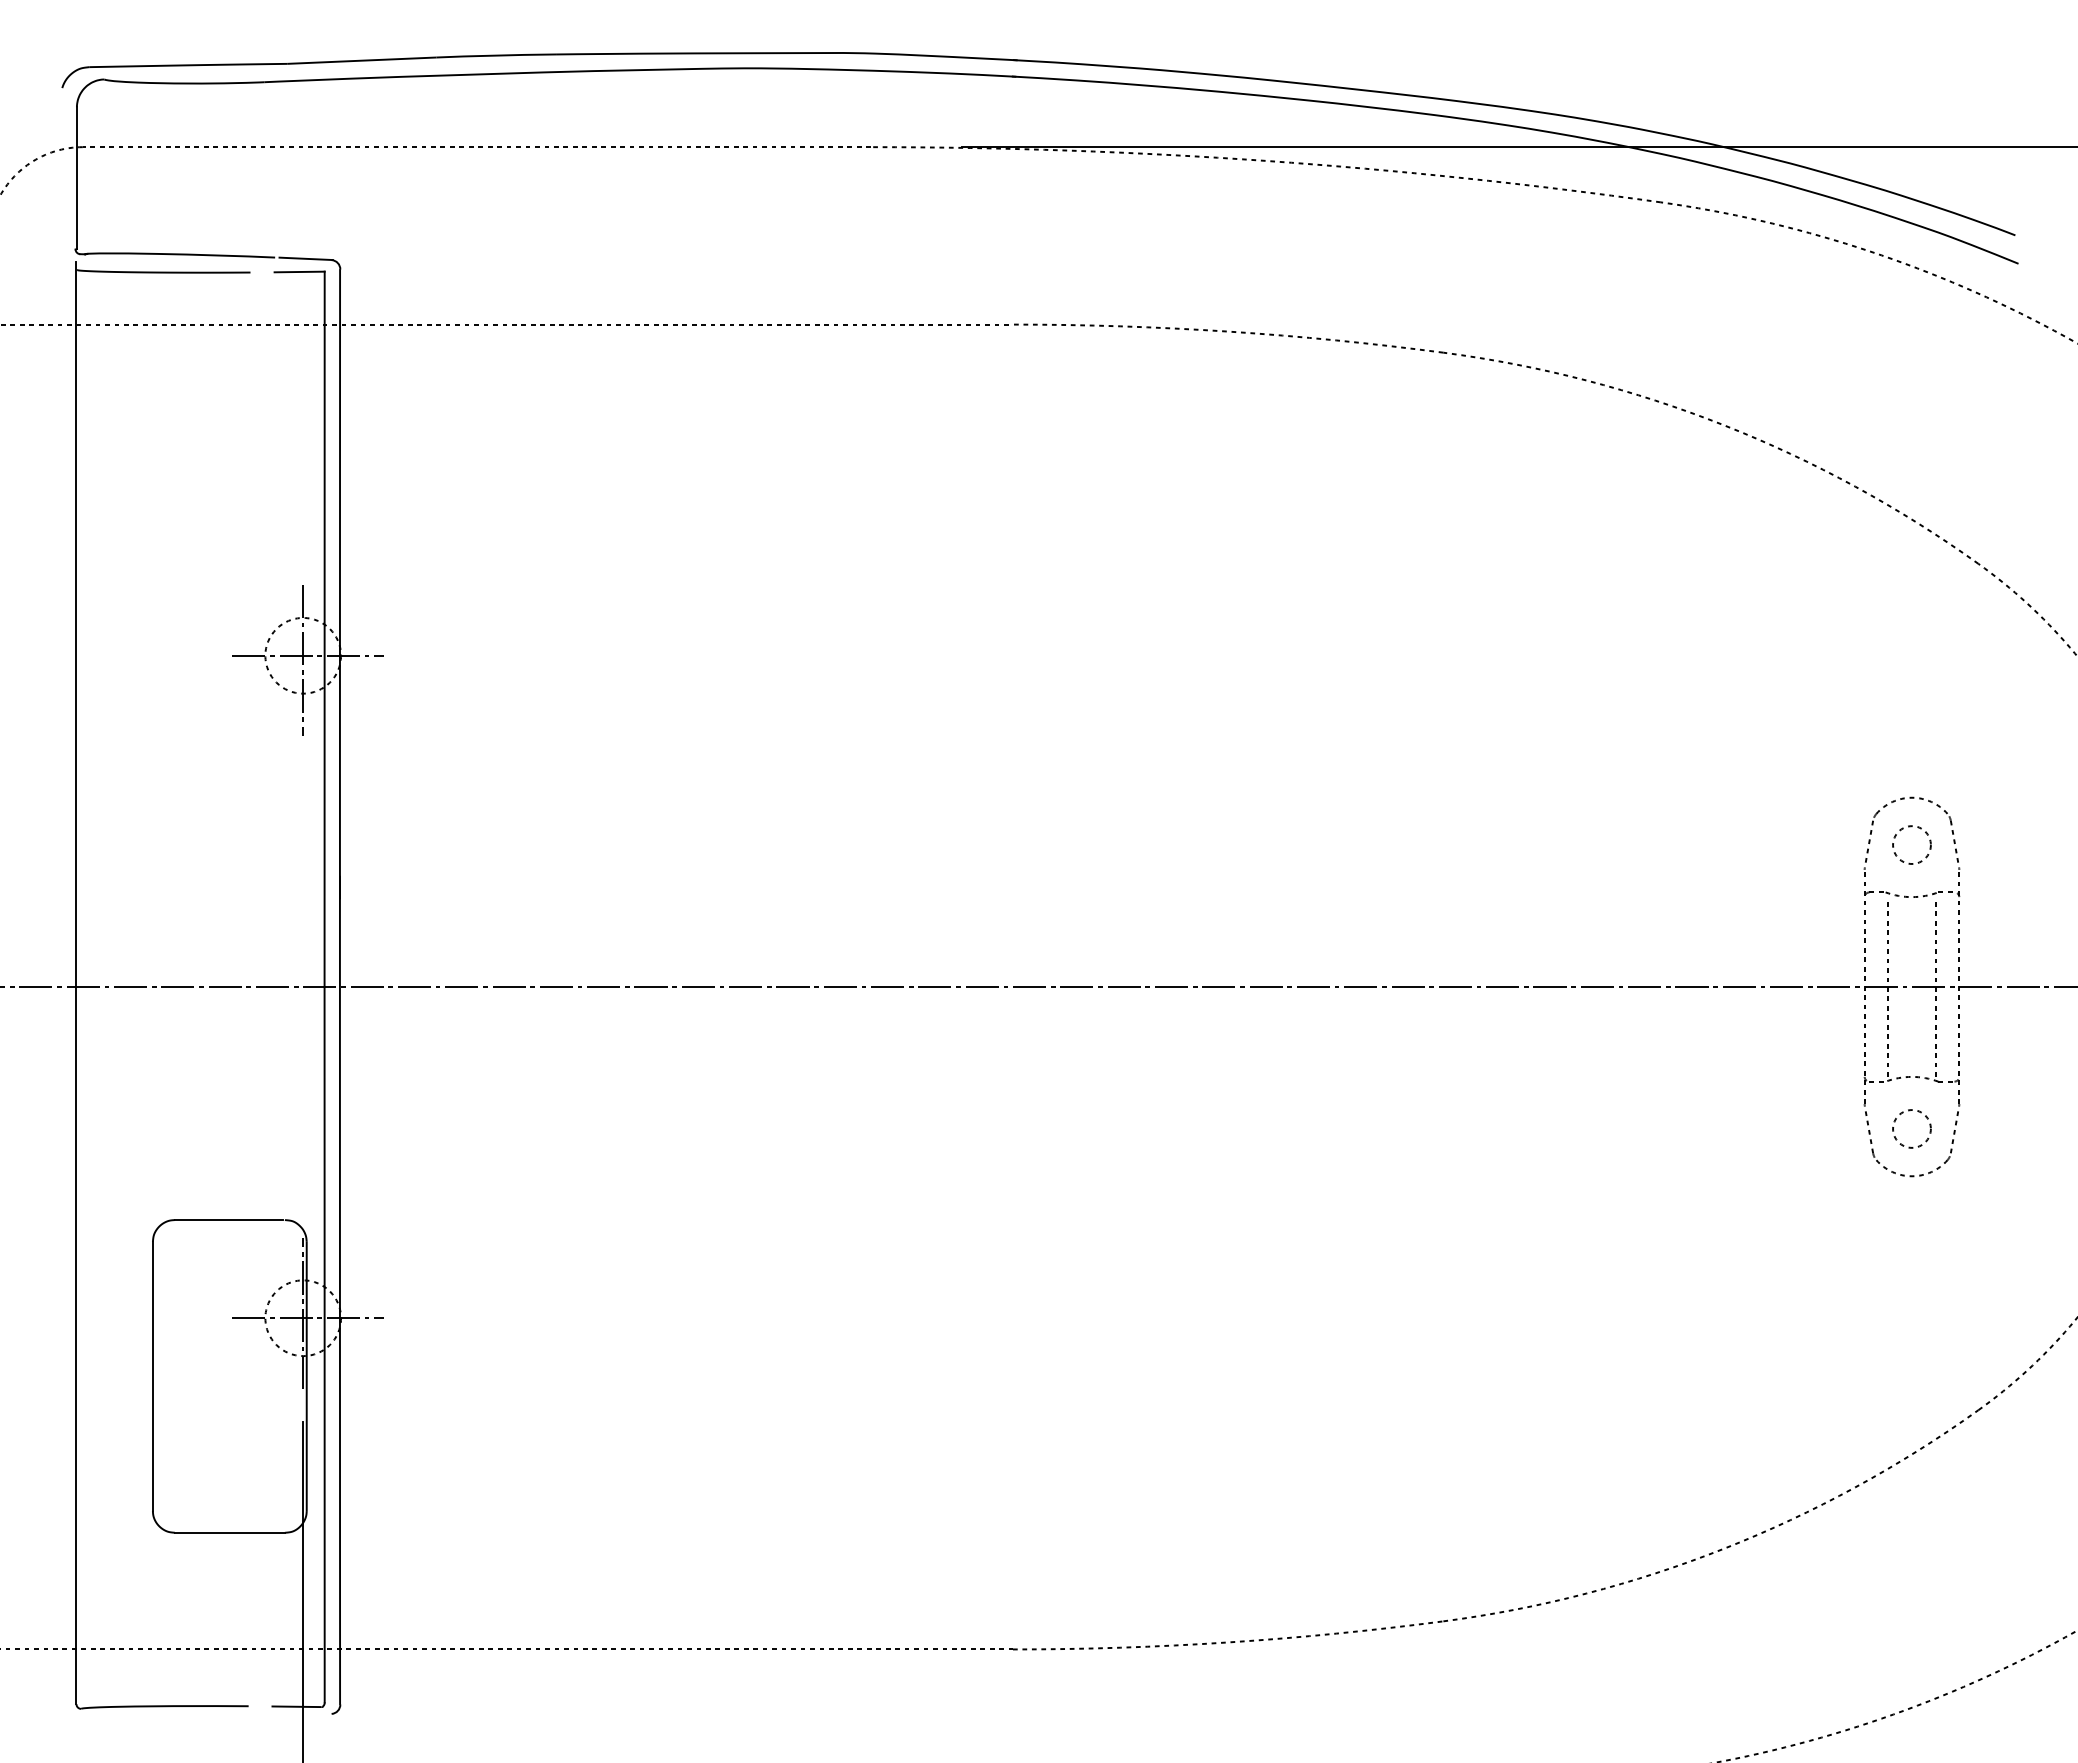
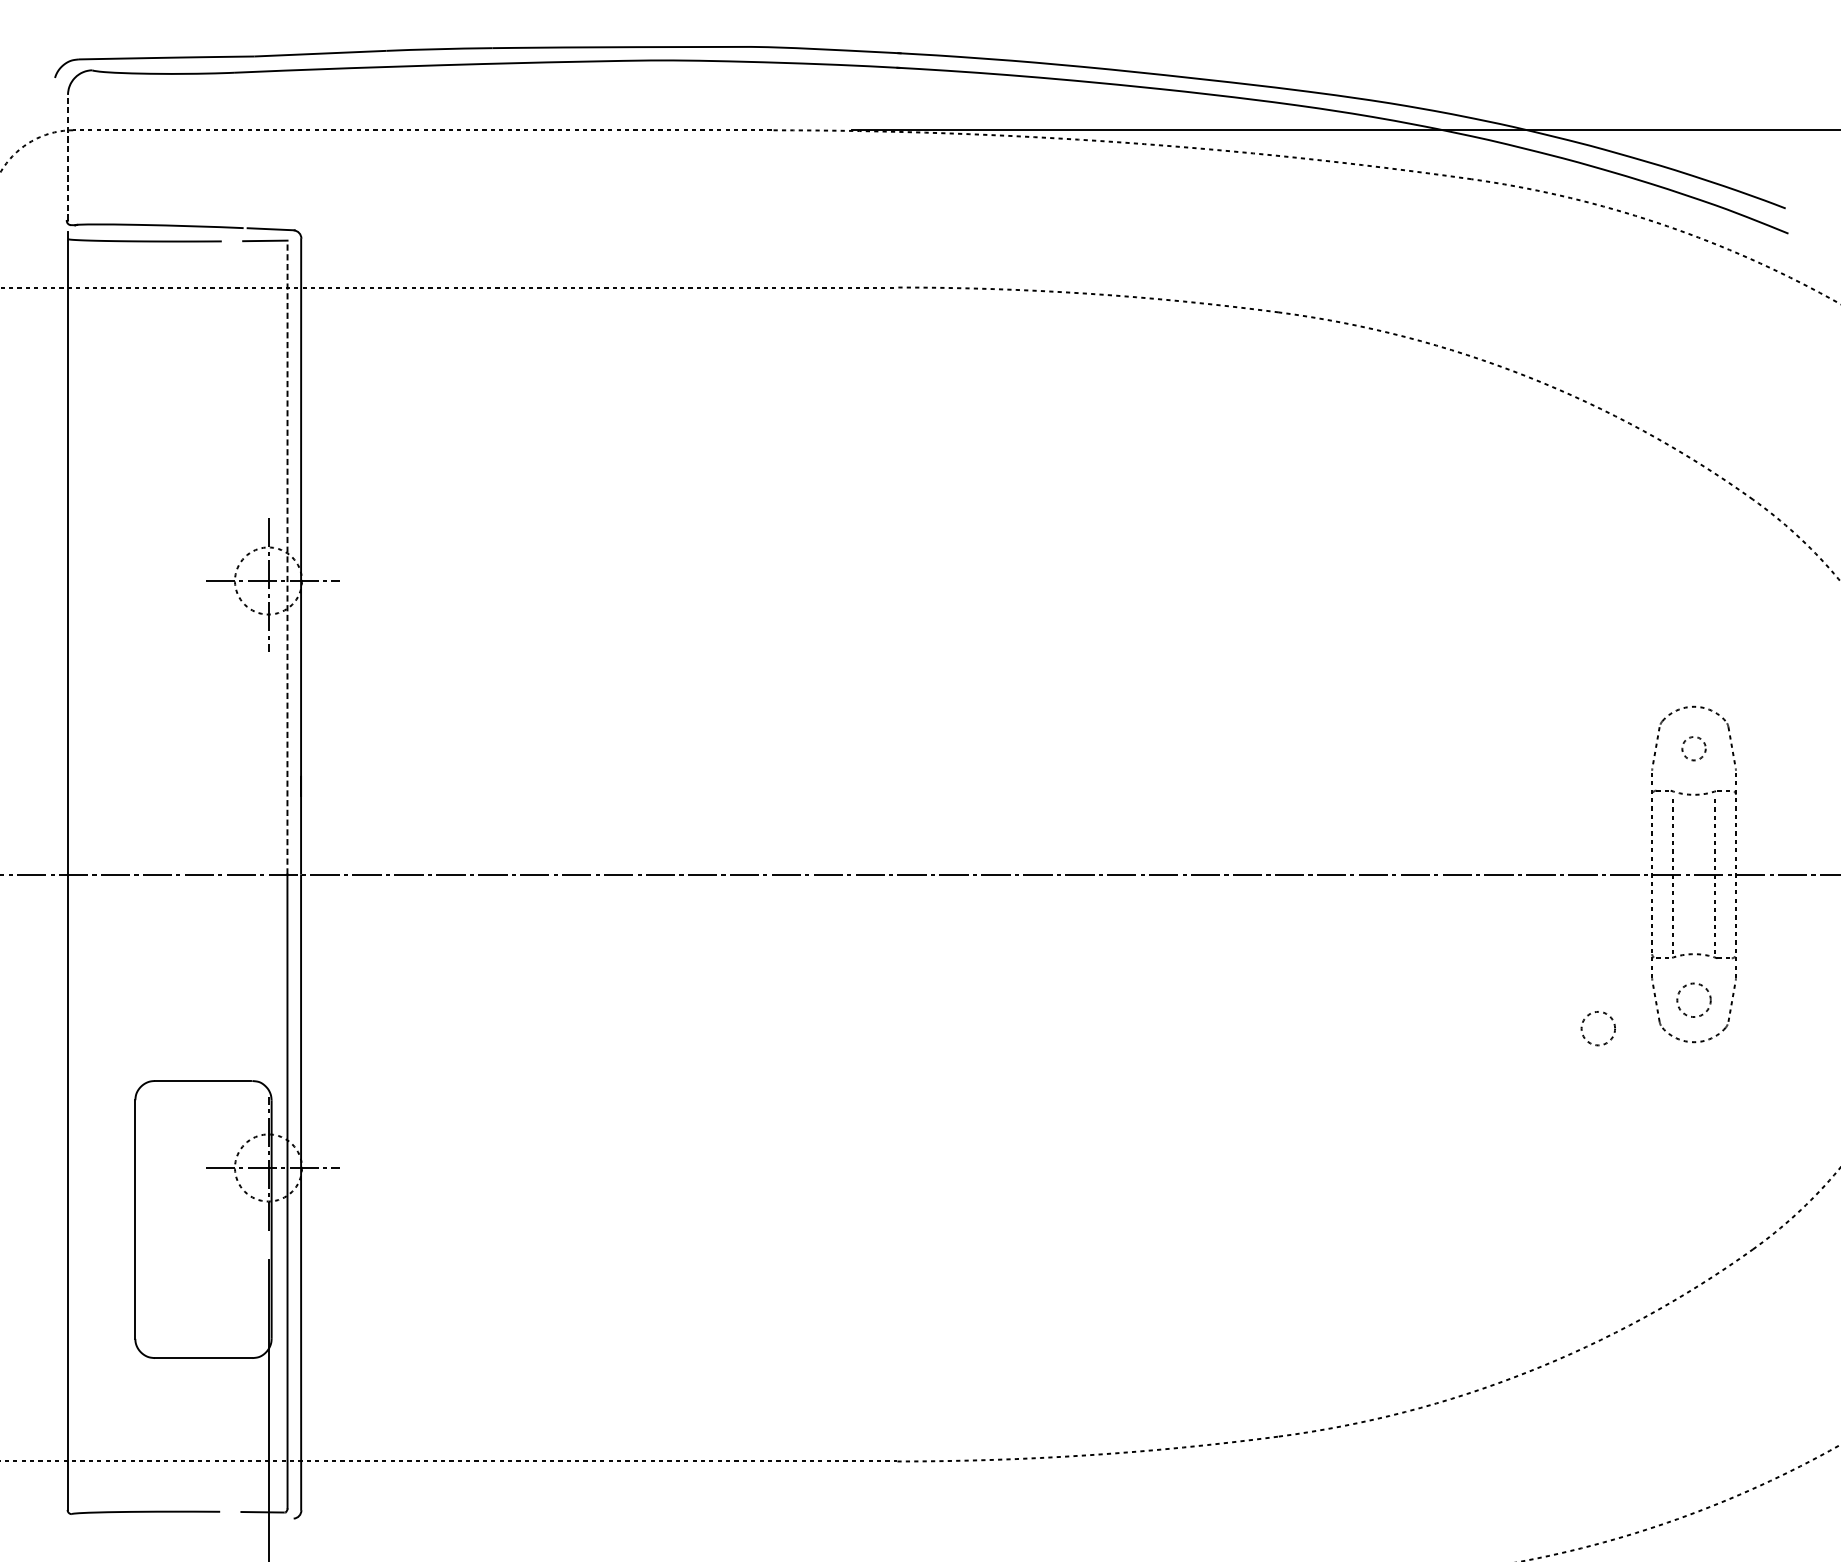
line: (76, 178) -> (67, 158), solid -> dashed
line: (324, 629) -> (287, 557), solid -> dashed
circle: (1911, 844) -> (1693, 748), size x0.7
circle: (1803, 1160) -> (1597, 1028), added

